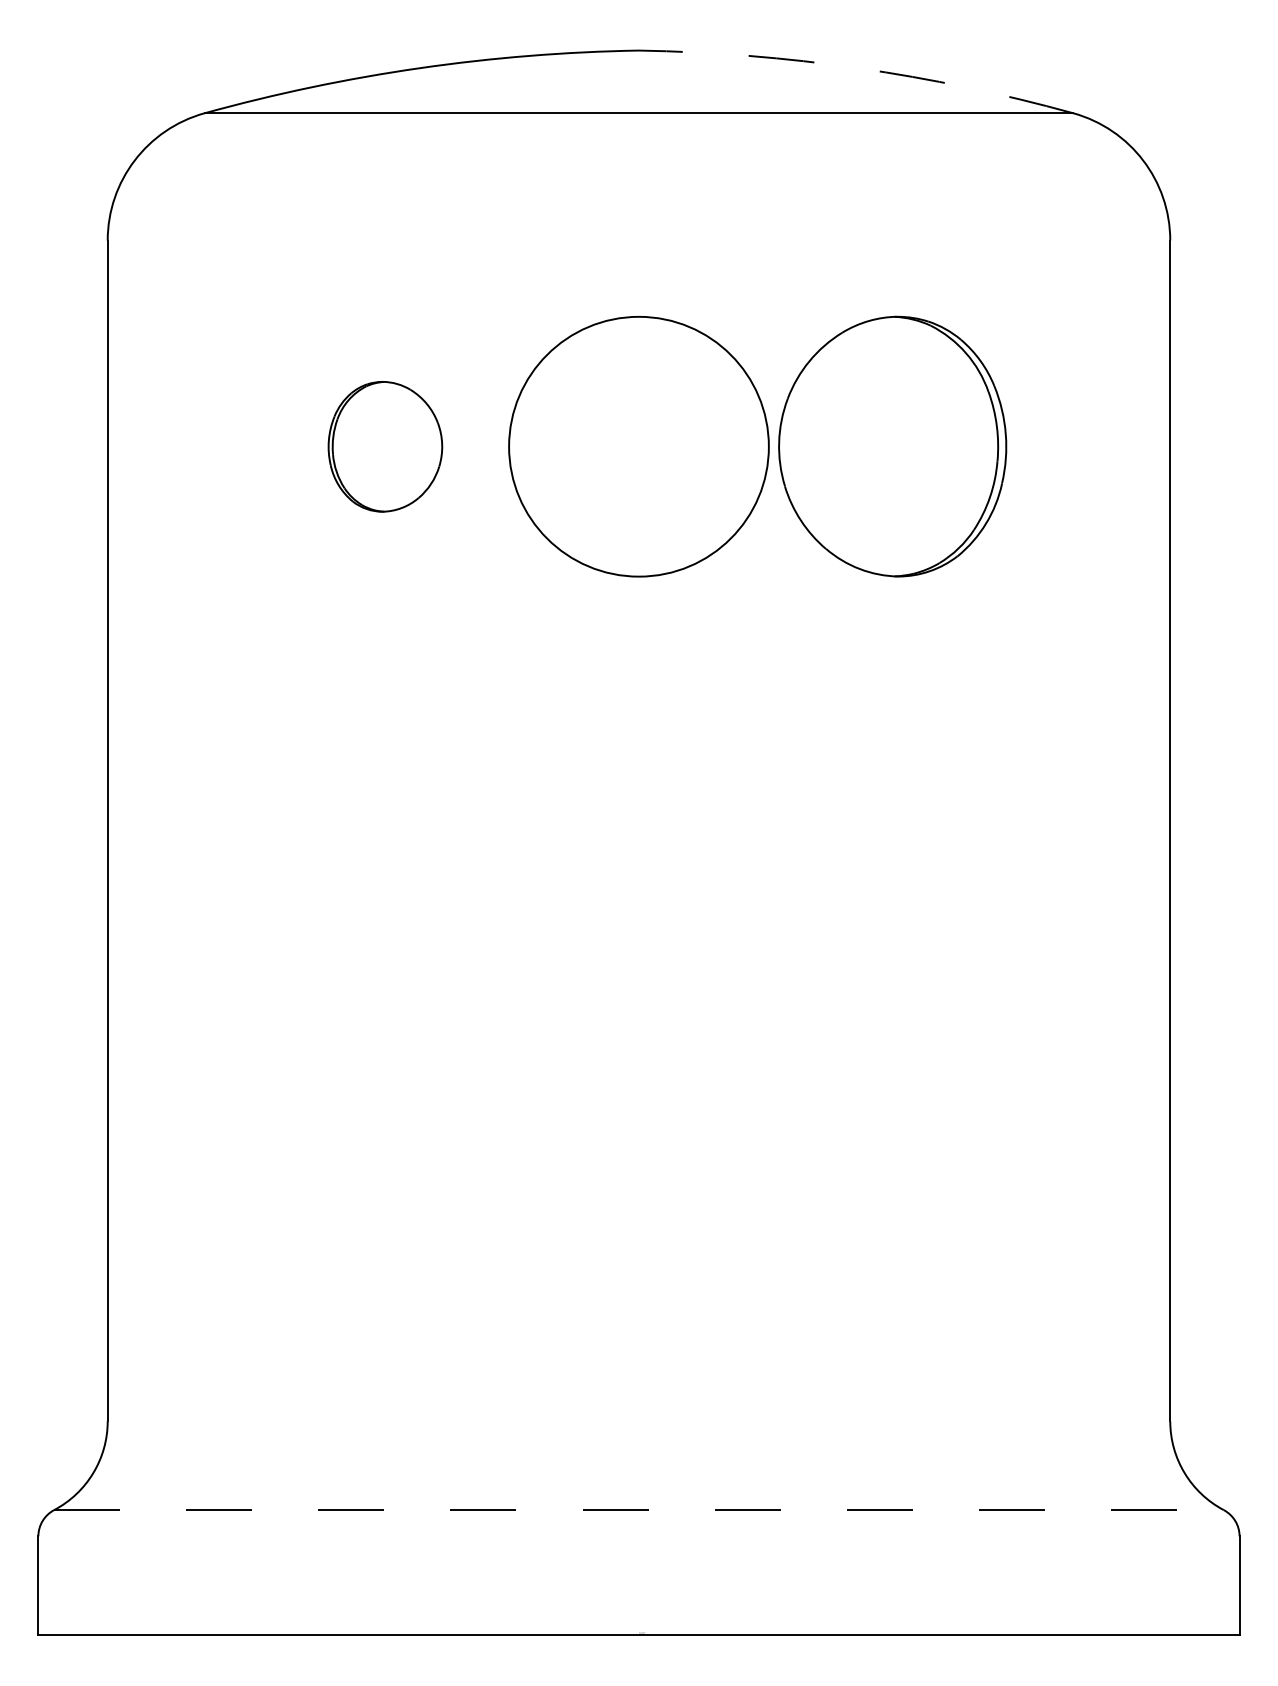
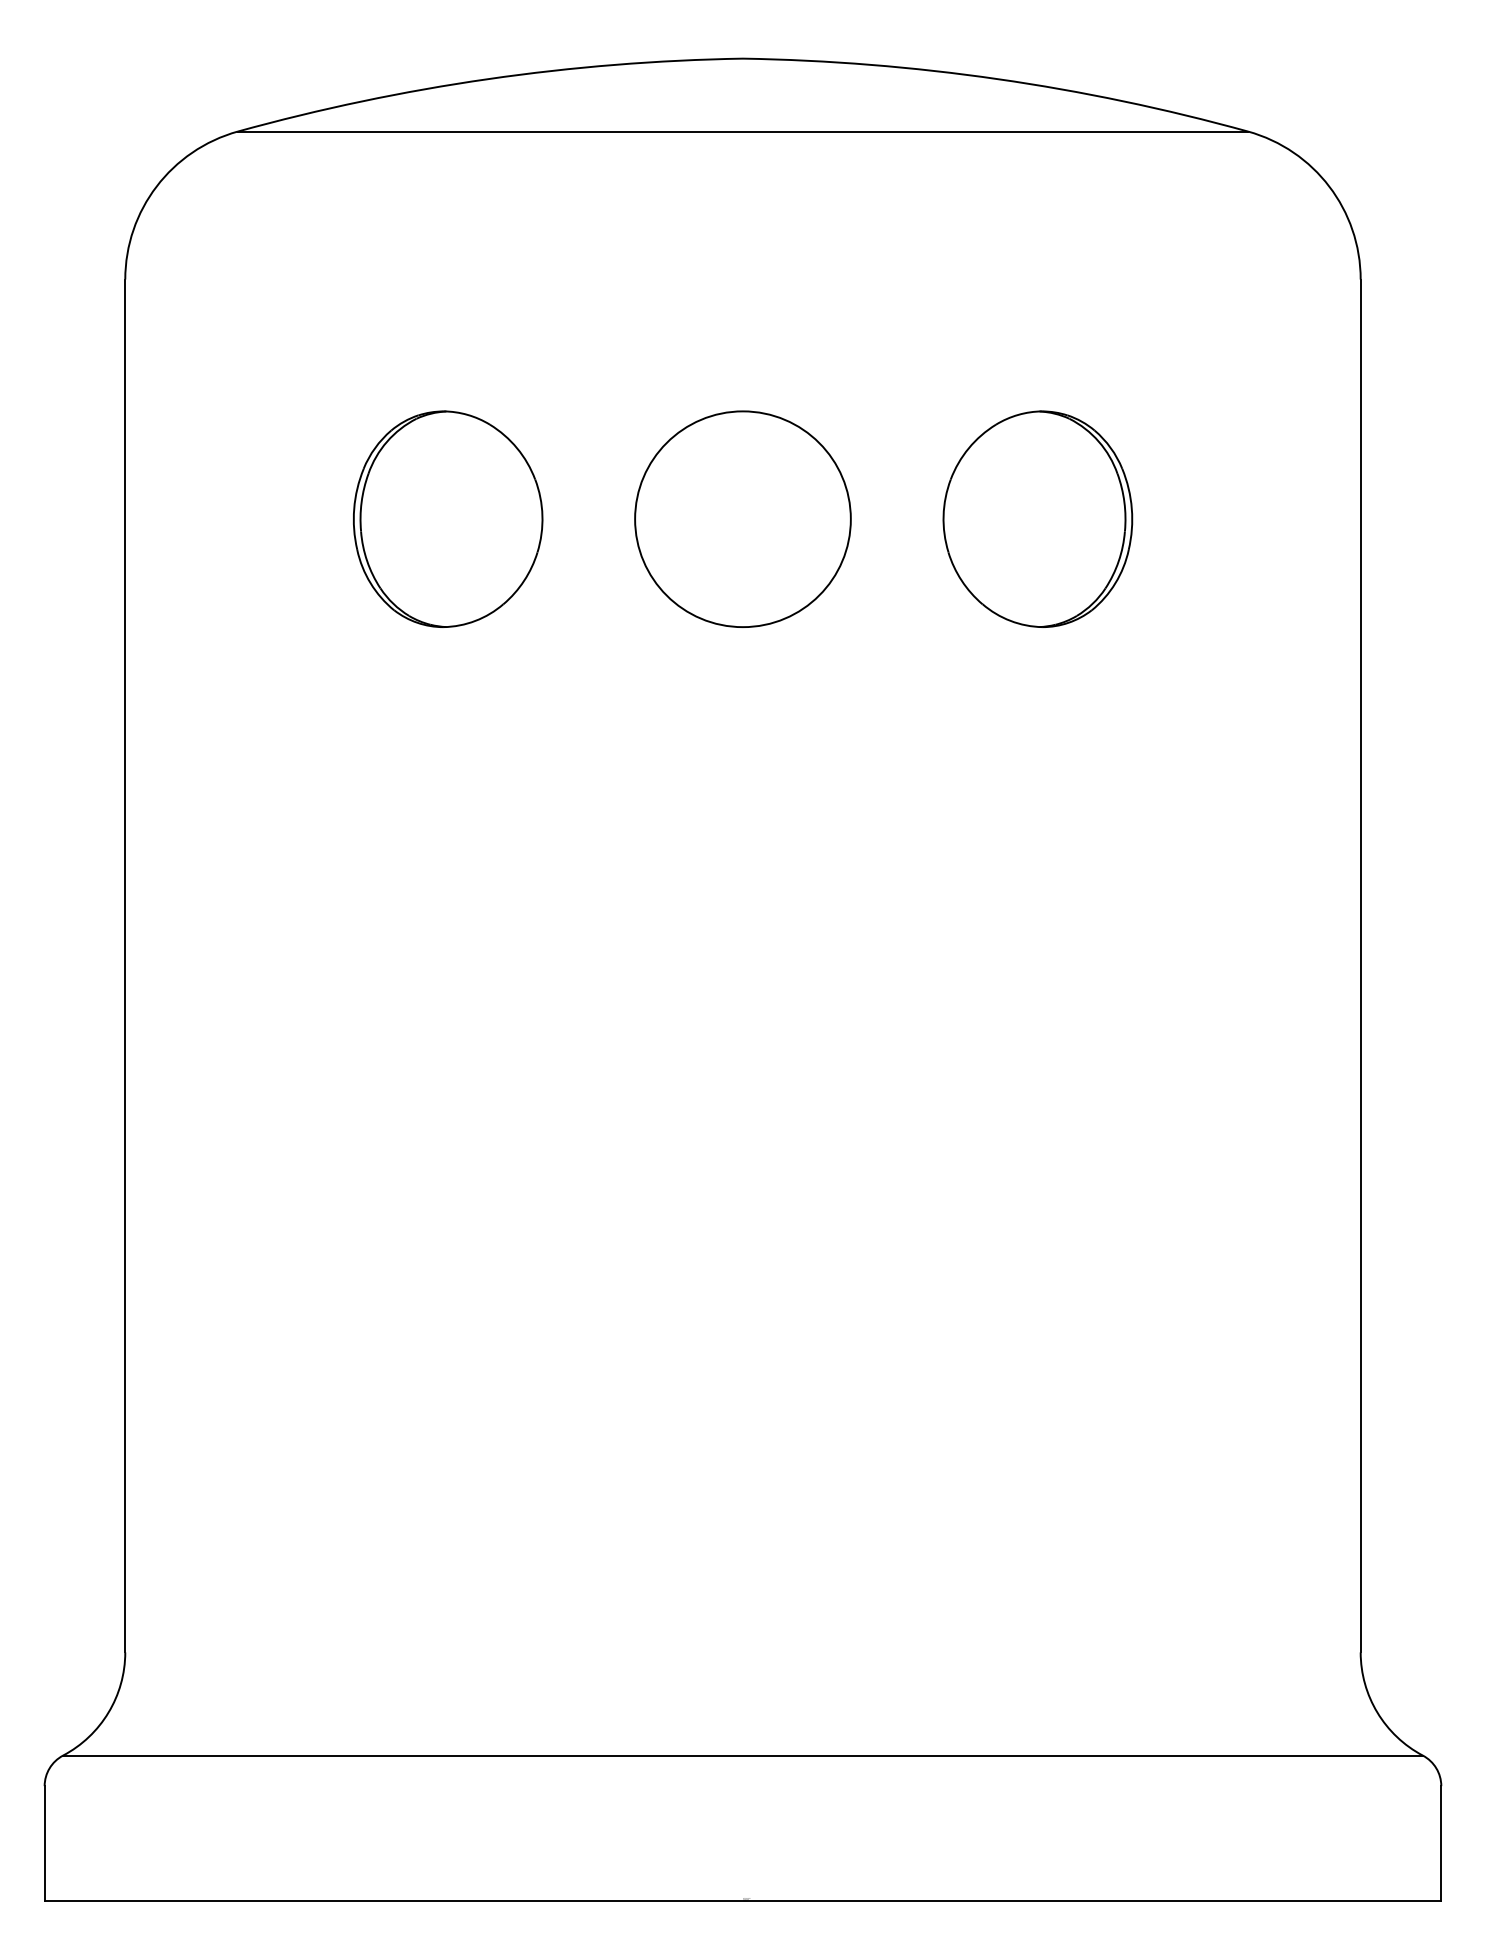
arc: (858, 68) -> (998, 79), dashed -> solid
part: (385, 446) -> (448, 518), size x1.43
circle: (638, 446) -> (742, 518), size x0.71
part: (892, 446) -> (1037, 518), size x0.71
line: (638, 1510) -> (742, 1756), dashed -> solid

